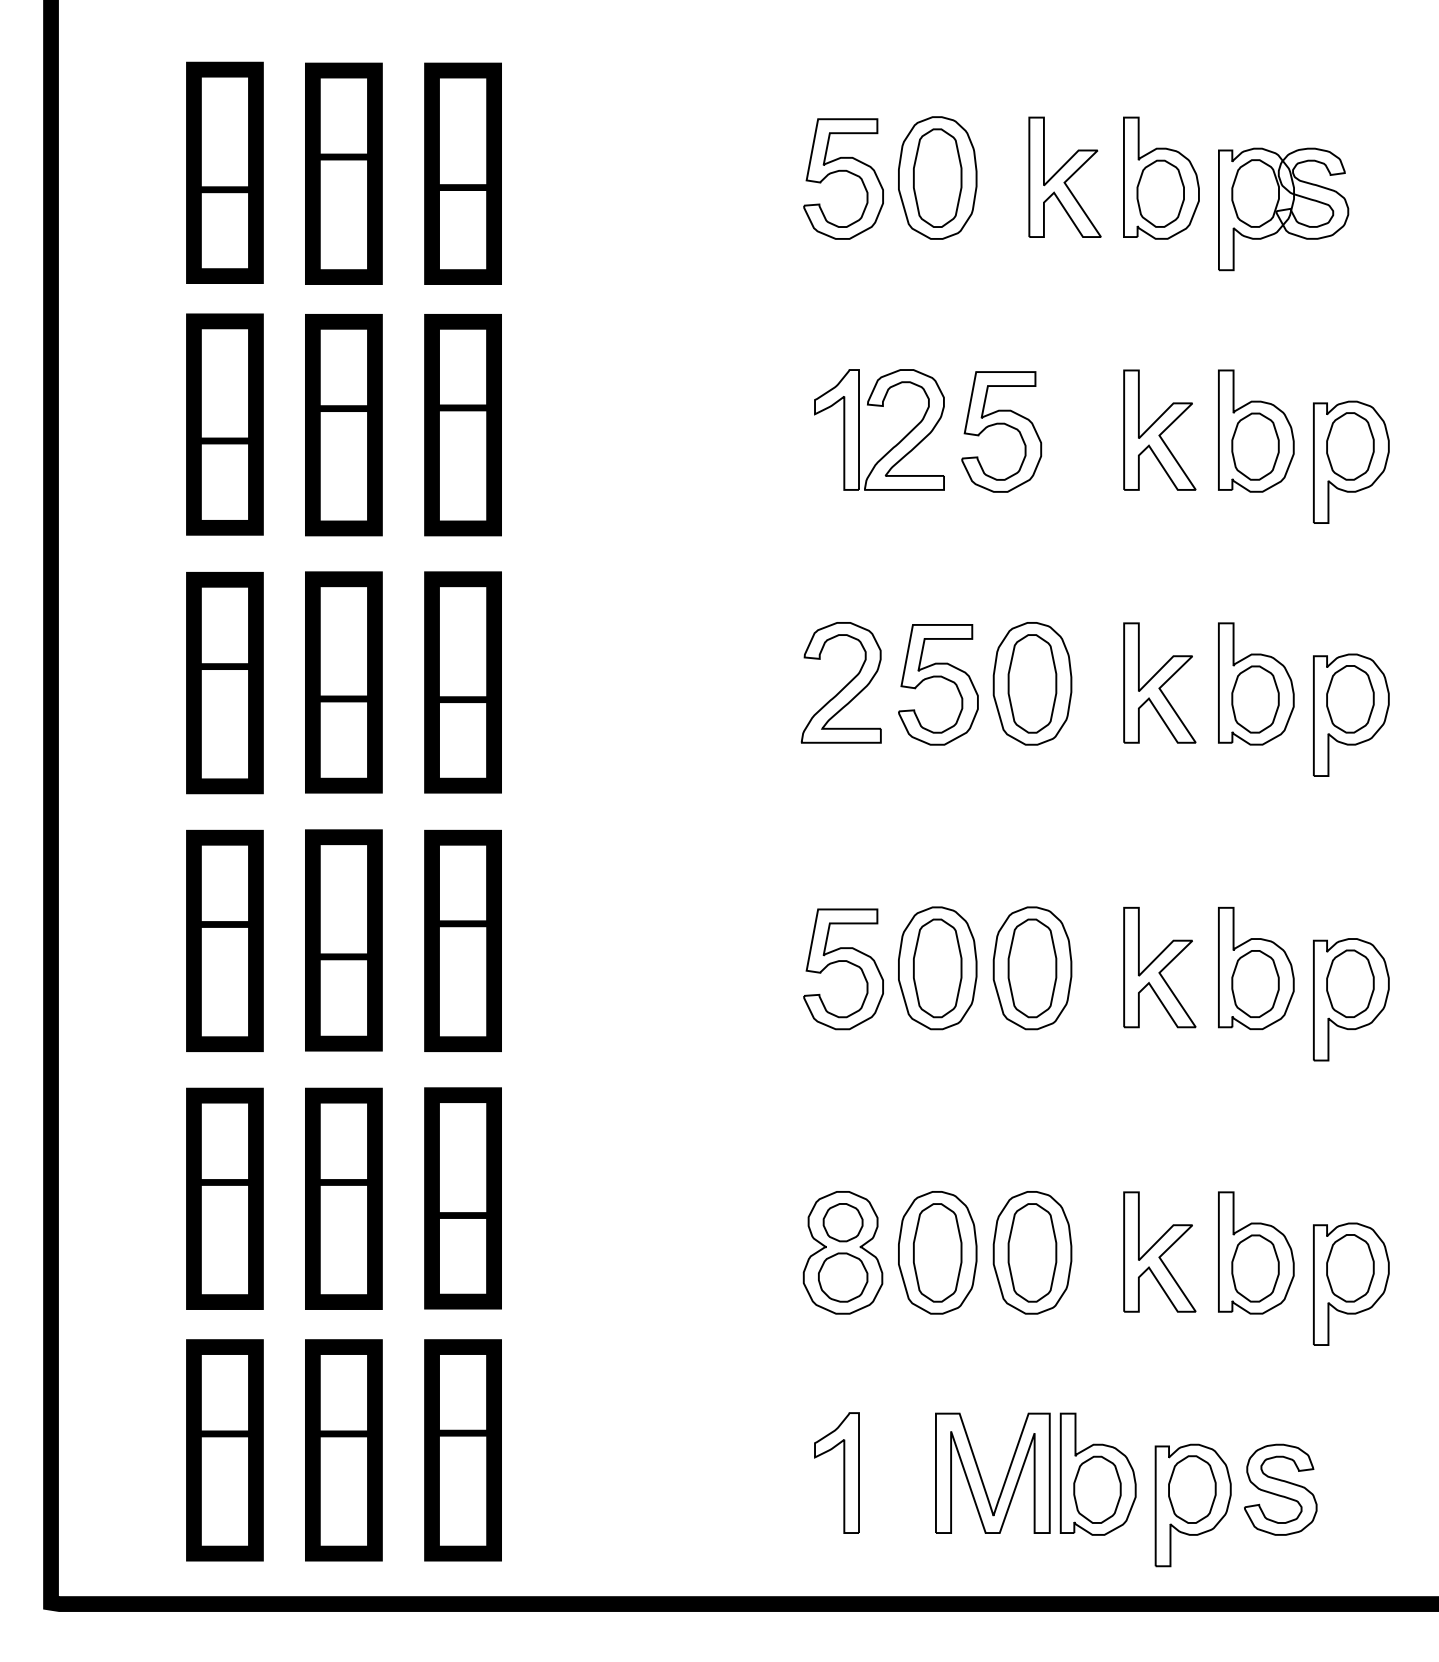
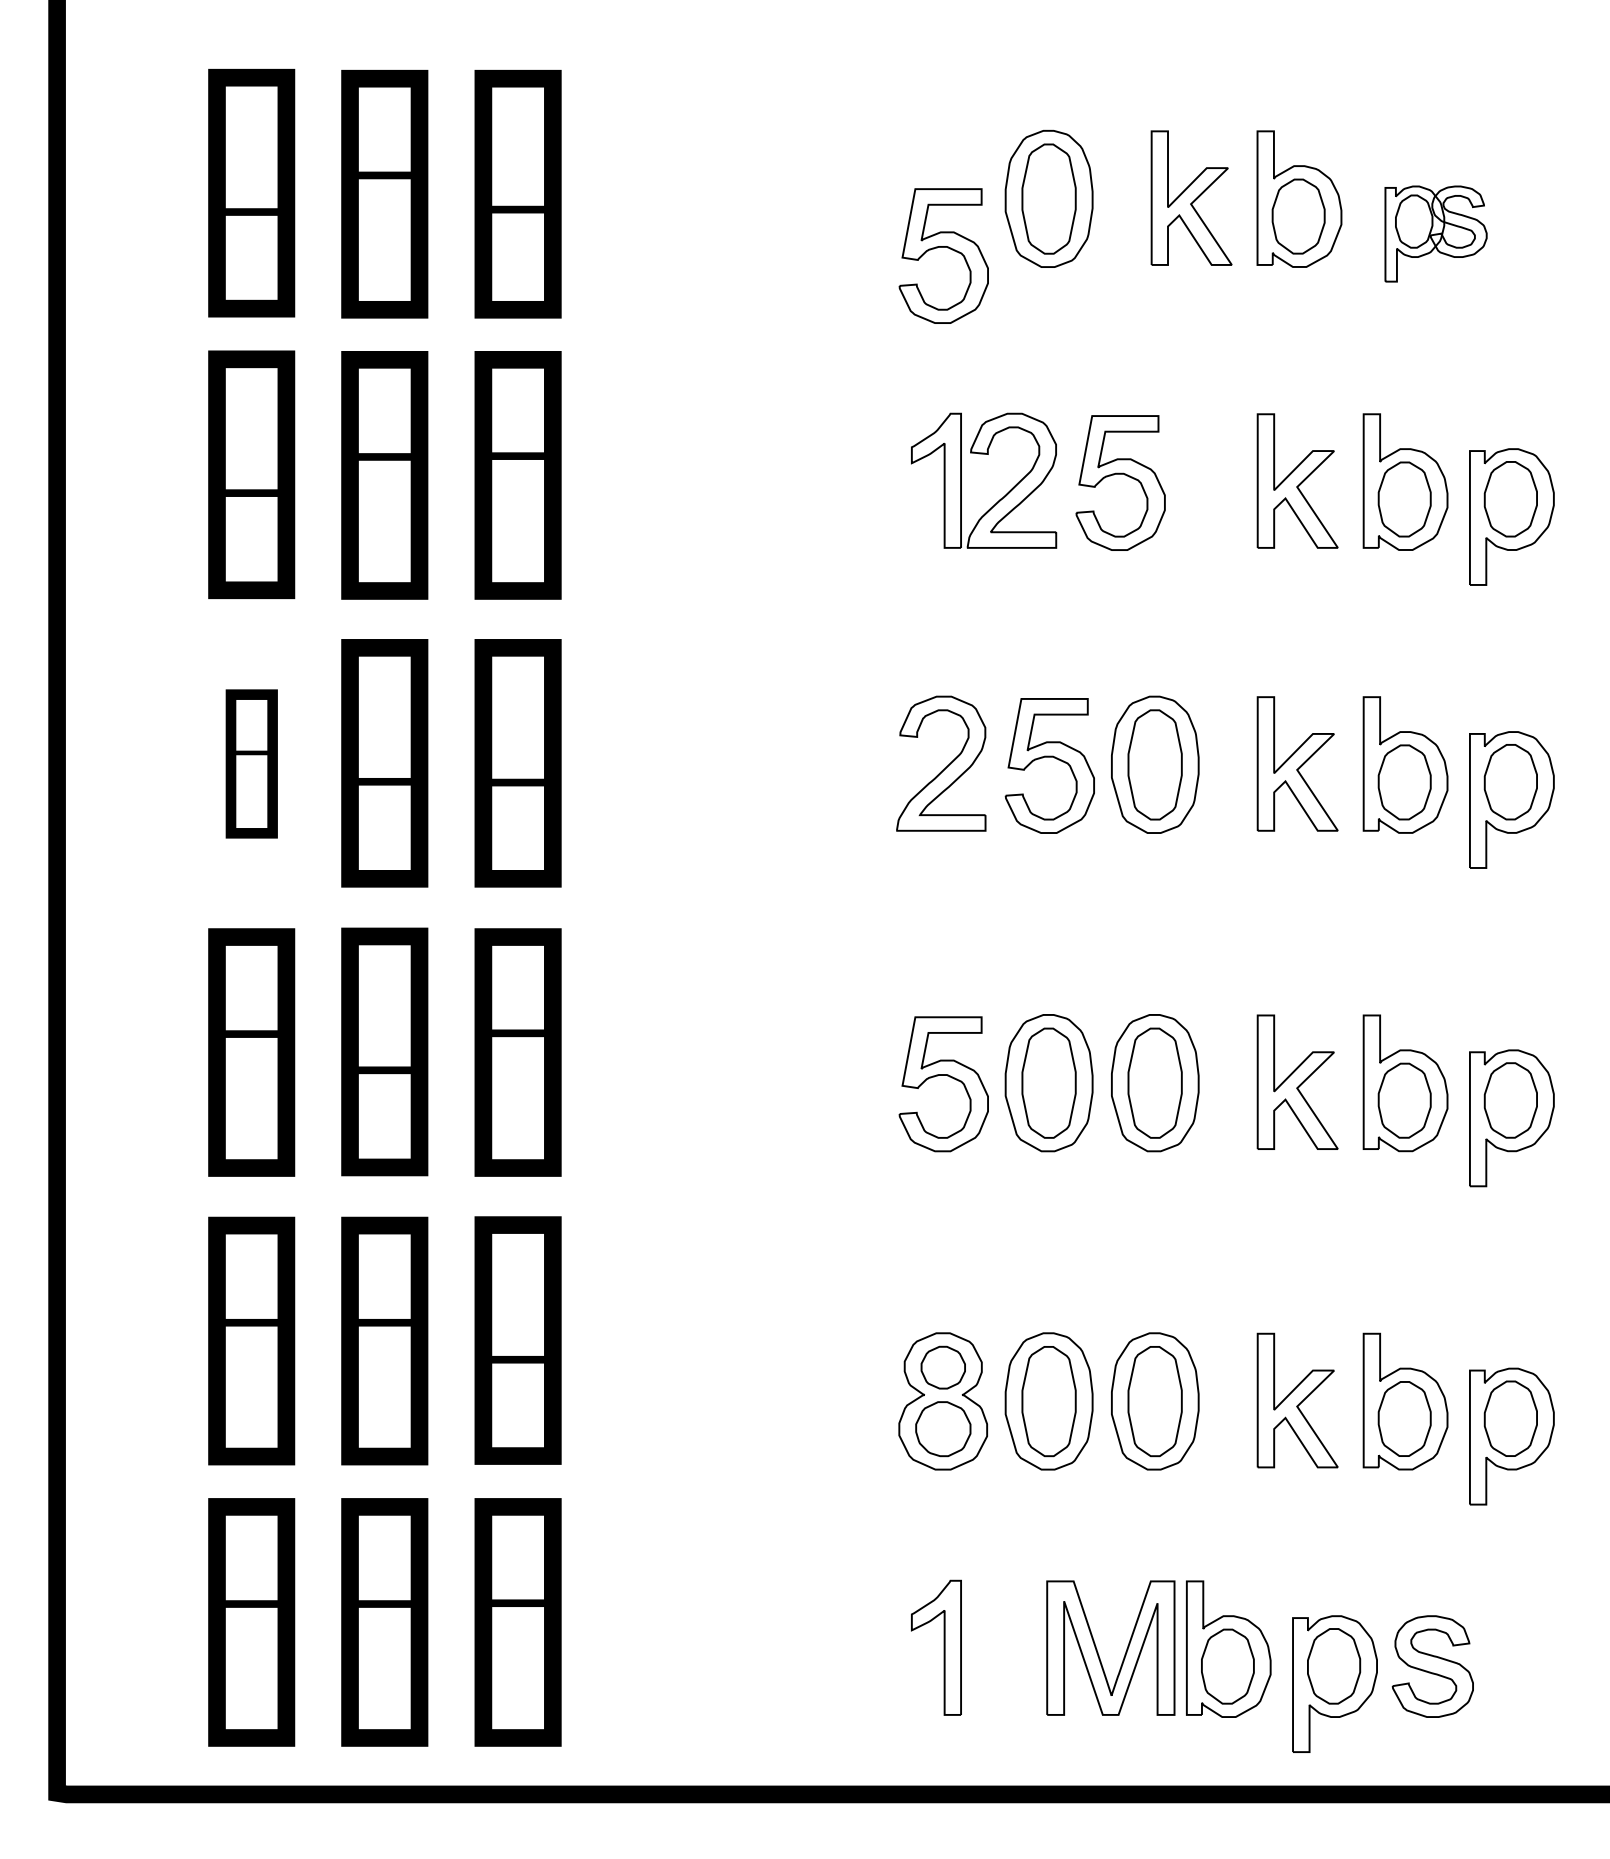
part: (843, 171) -> (943, 247), moved
part: (1283, 208) -> (1435, 233), size x0.7
part: (224, 682) -> (251, 763), size x0.6

